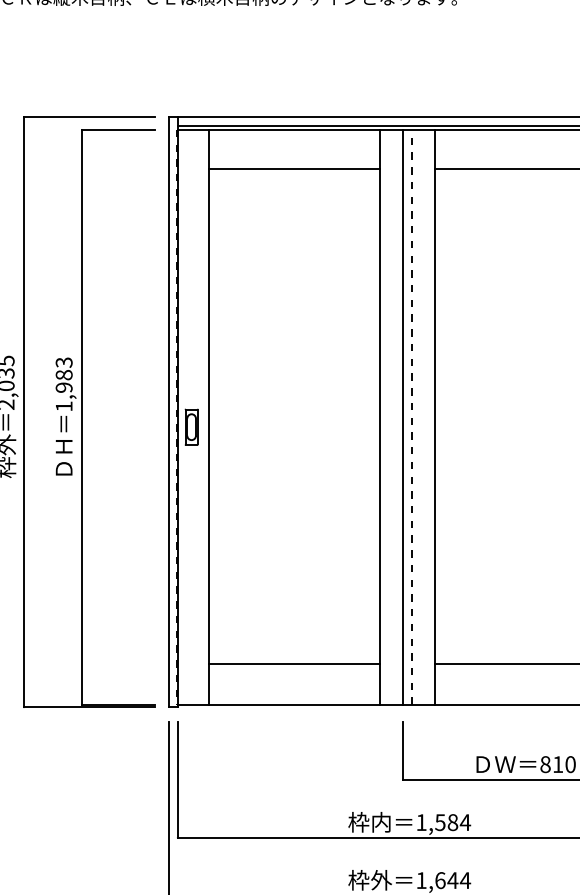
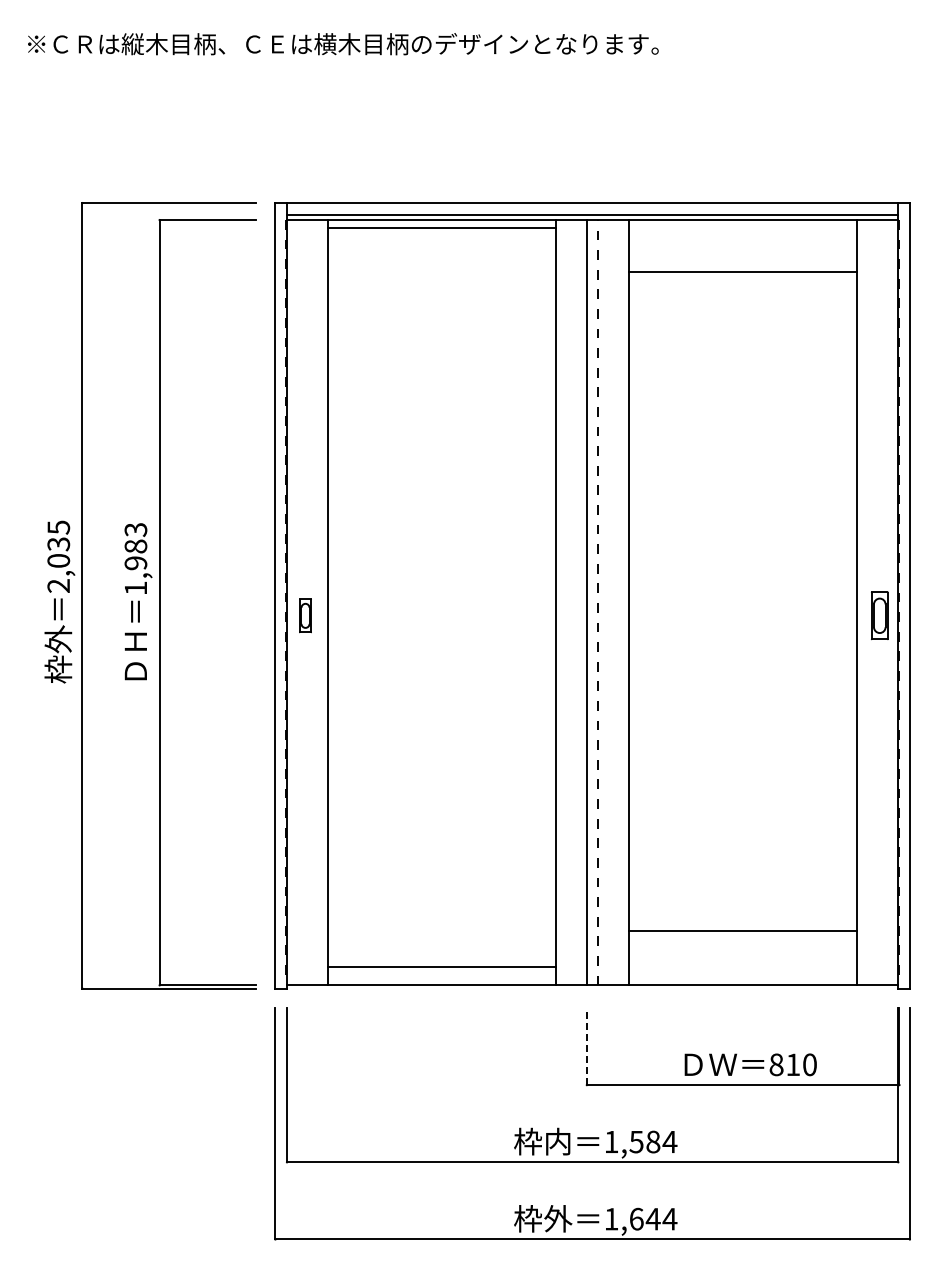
line: (294, 169) -> (442, 228), moved
part: (191, 426) -> (305, 615), size x0.7
line: (294, 663) -> (442, 966), moved
line: (402, 750) -> (586, 1046), solid -> dashed

